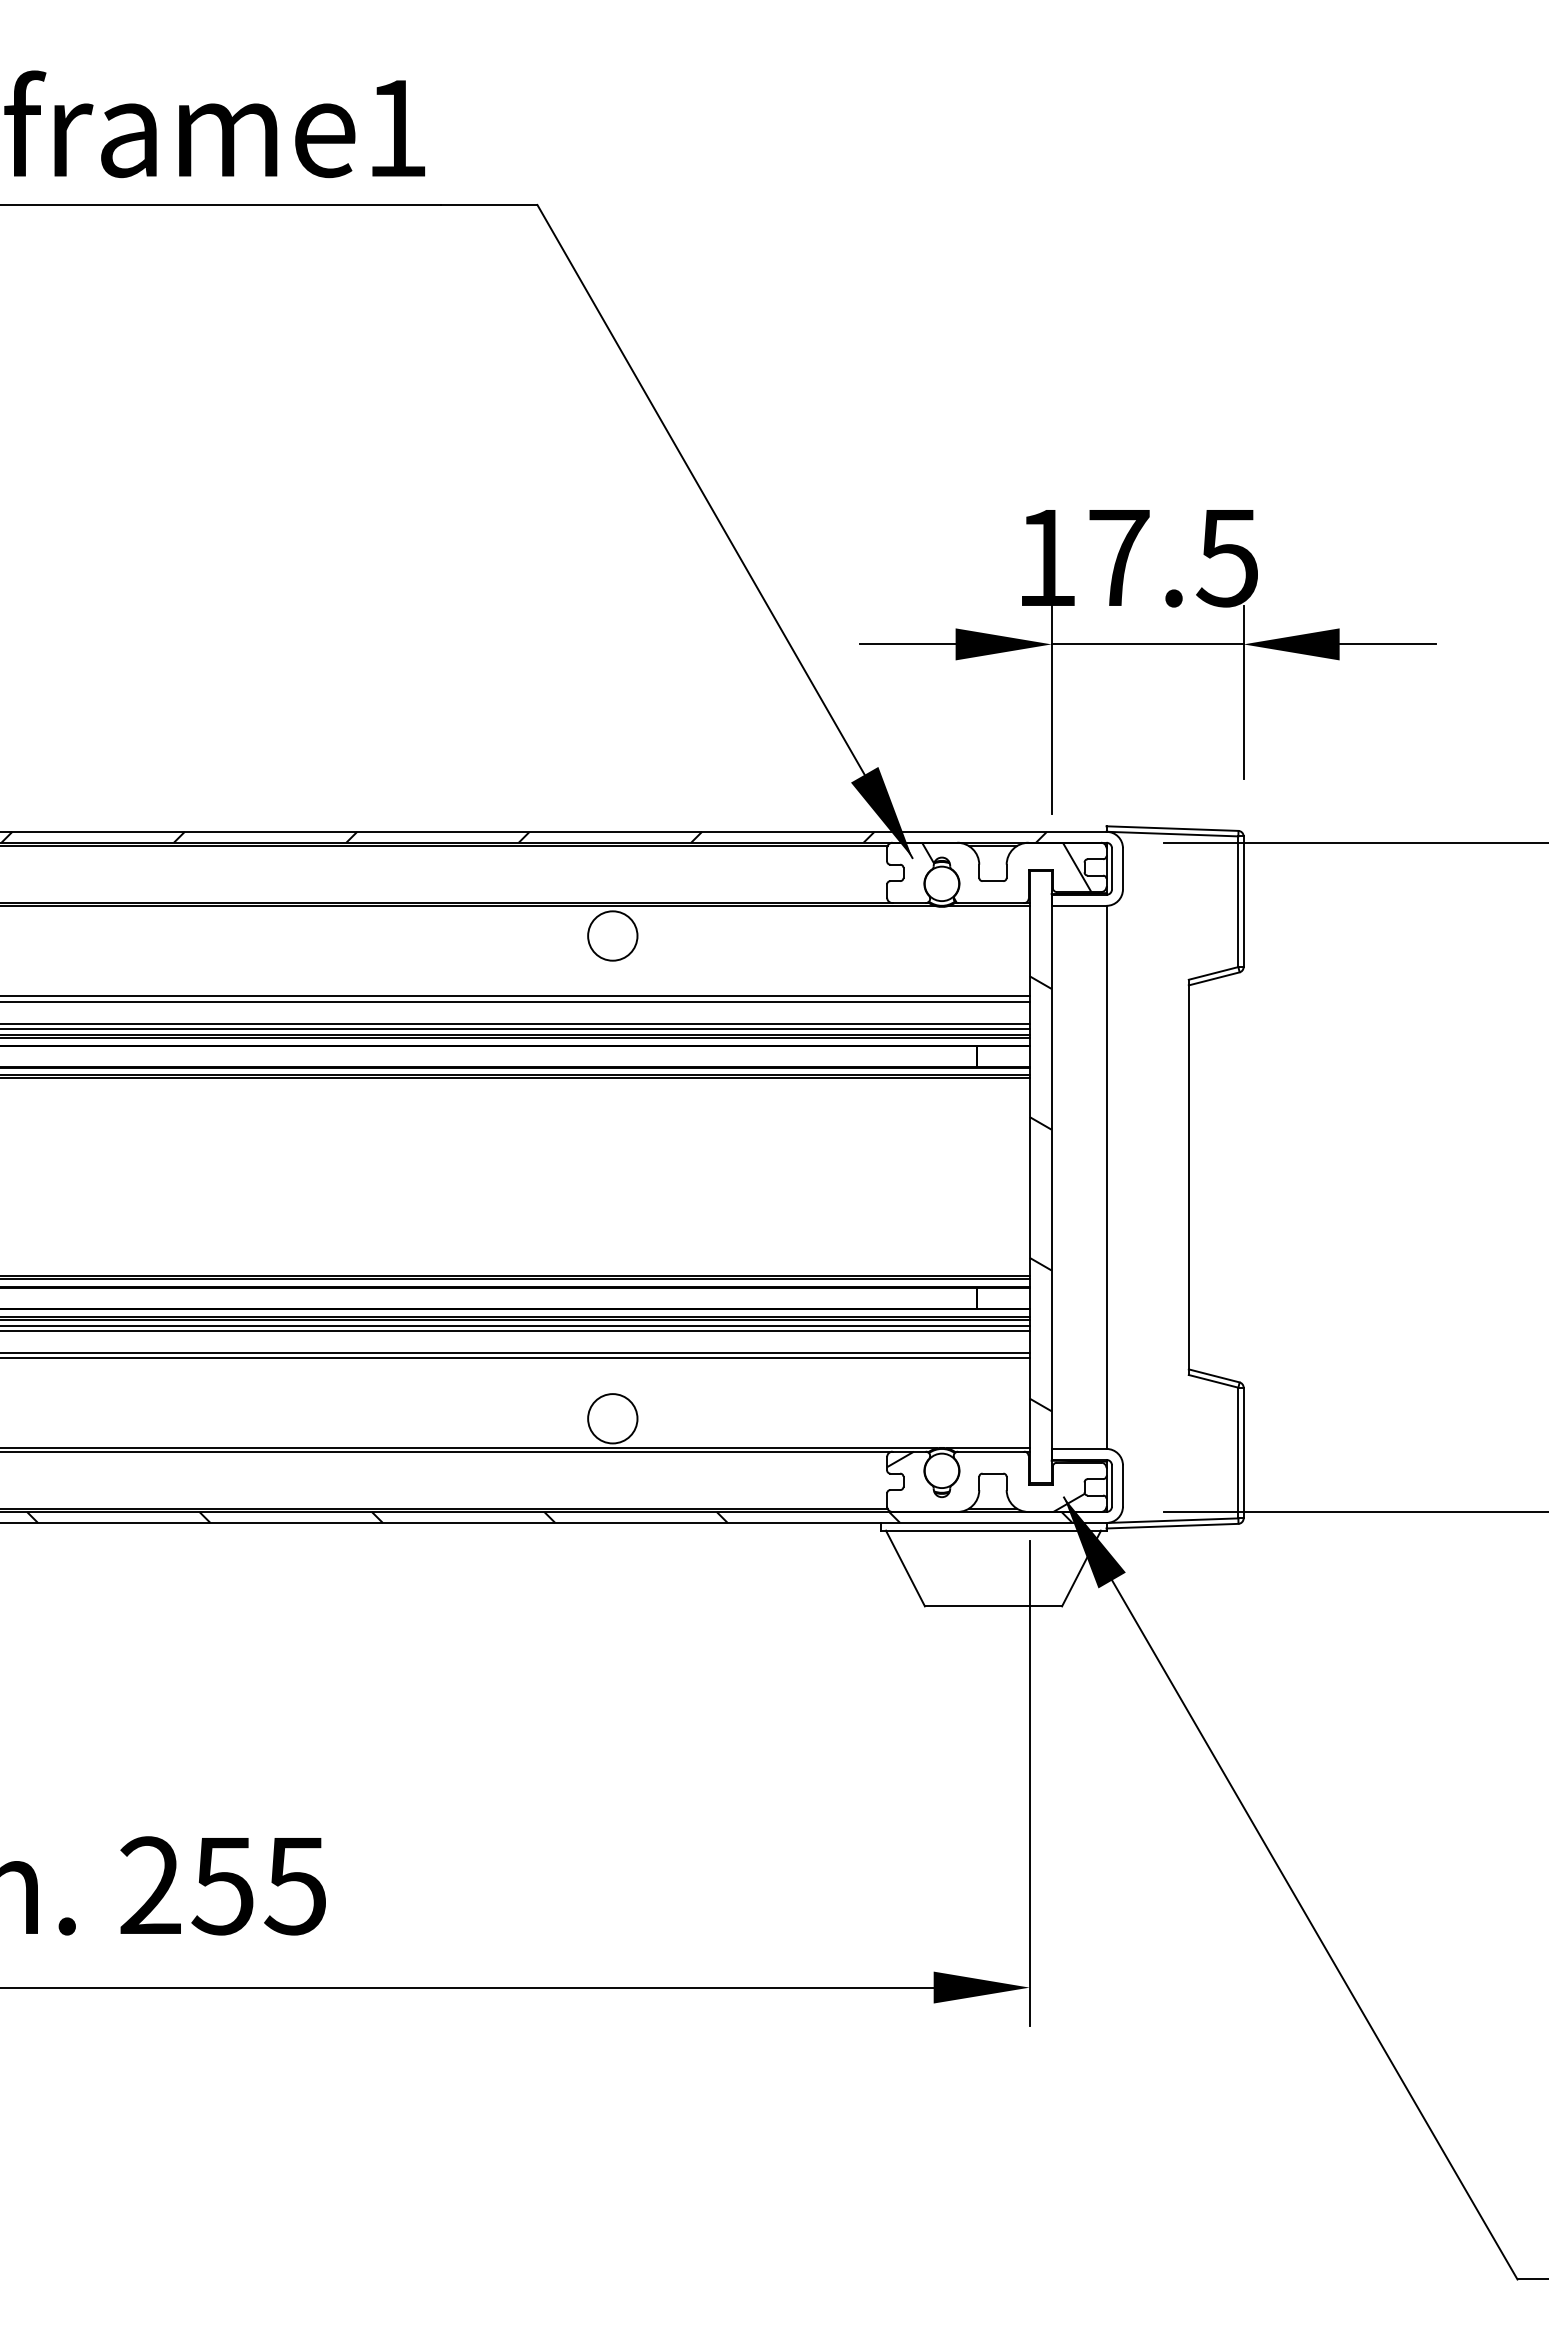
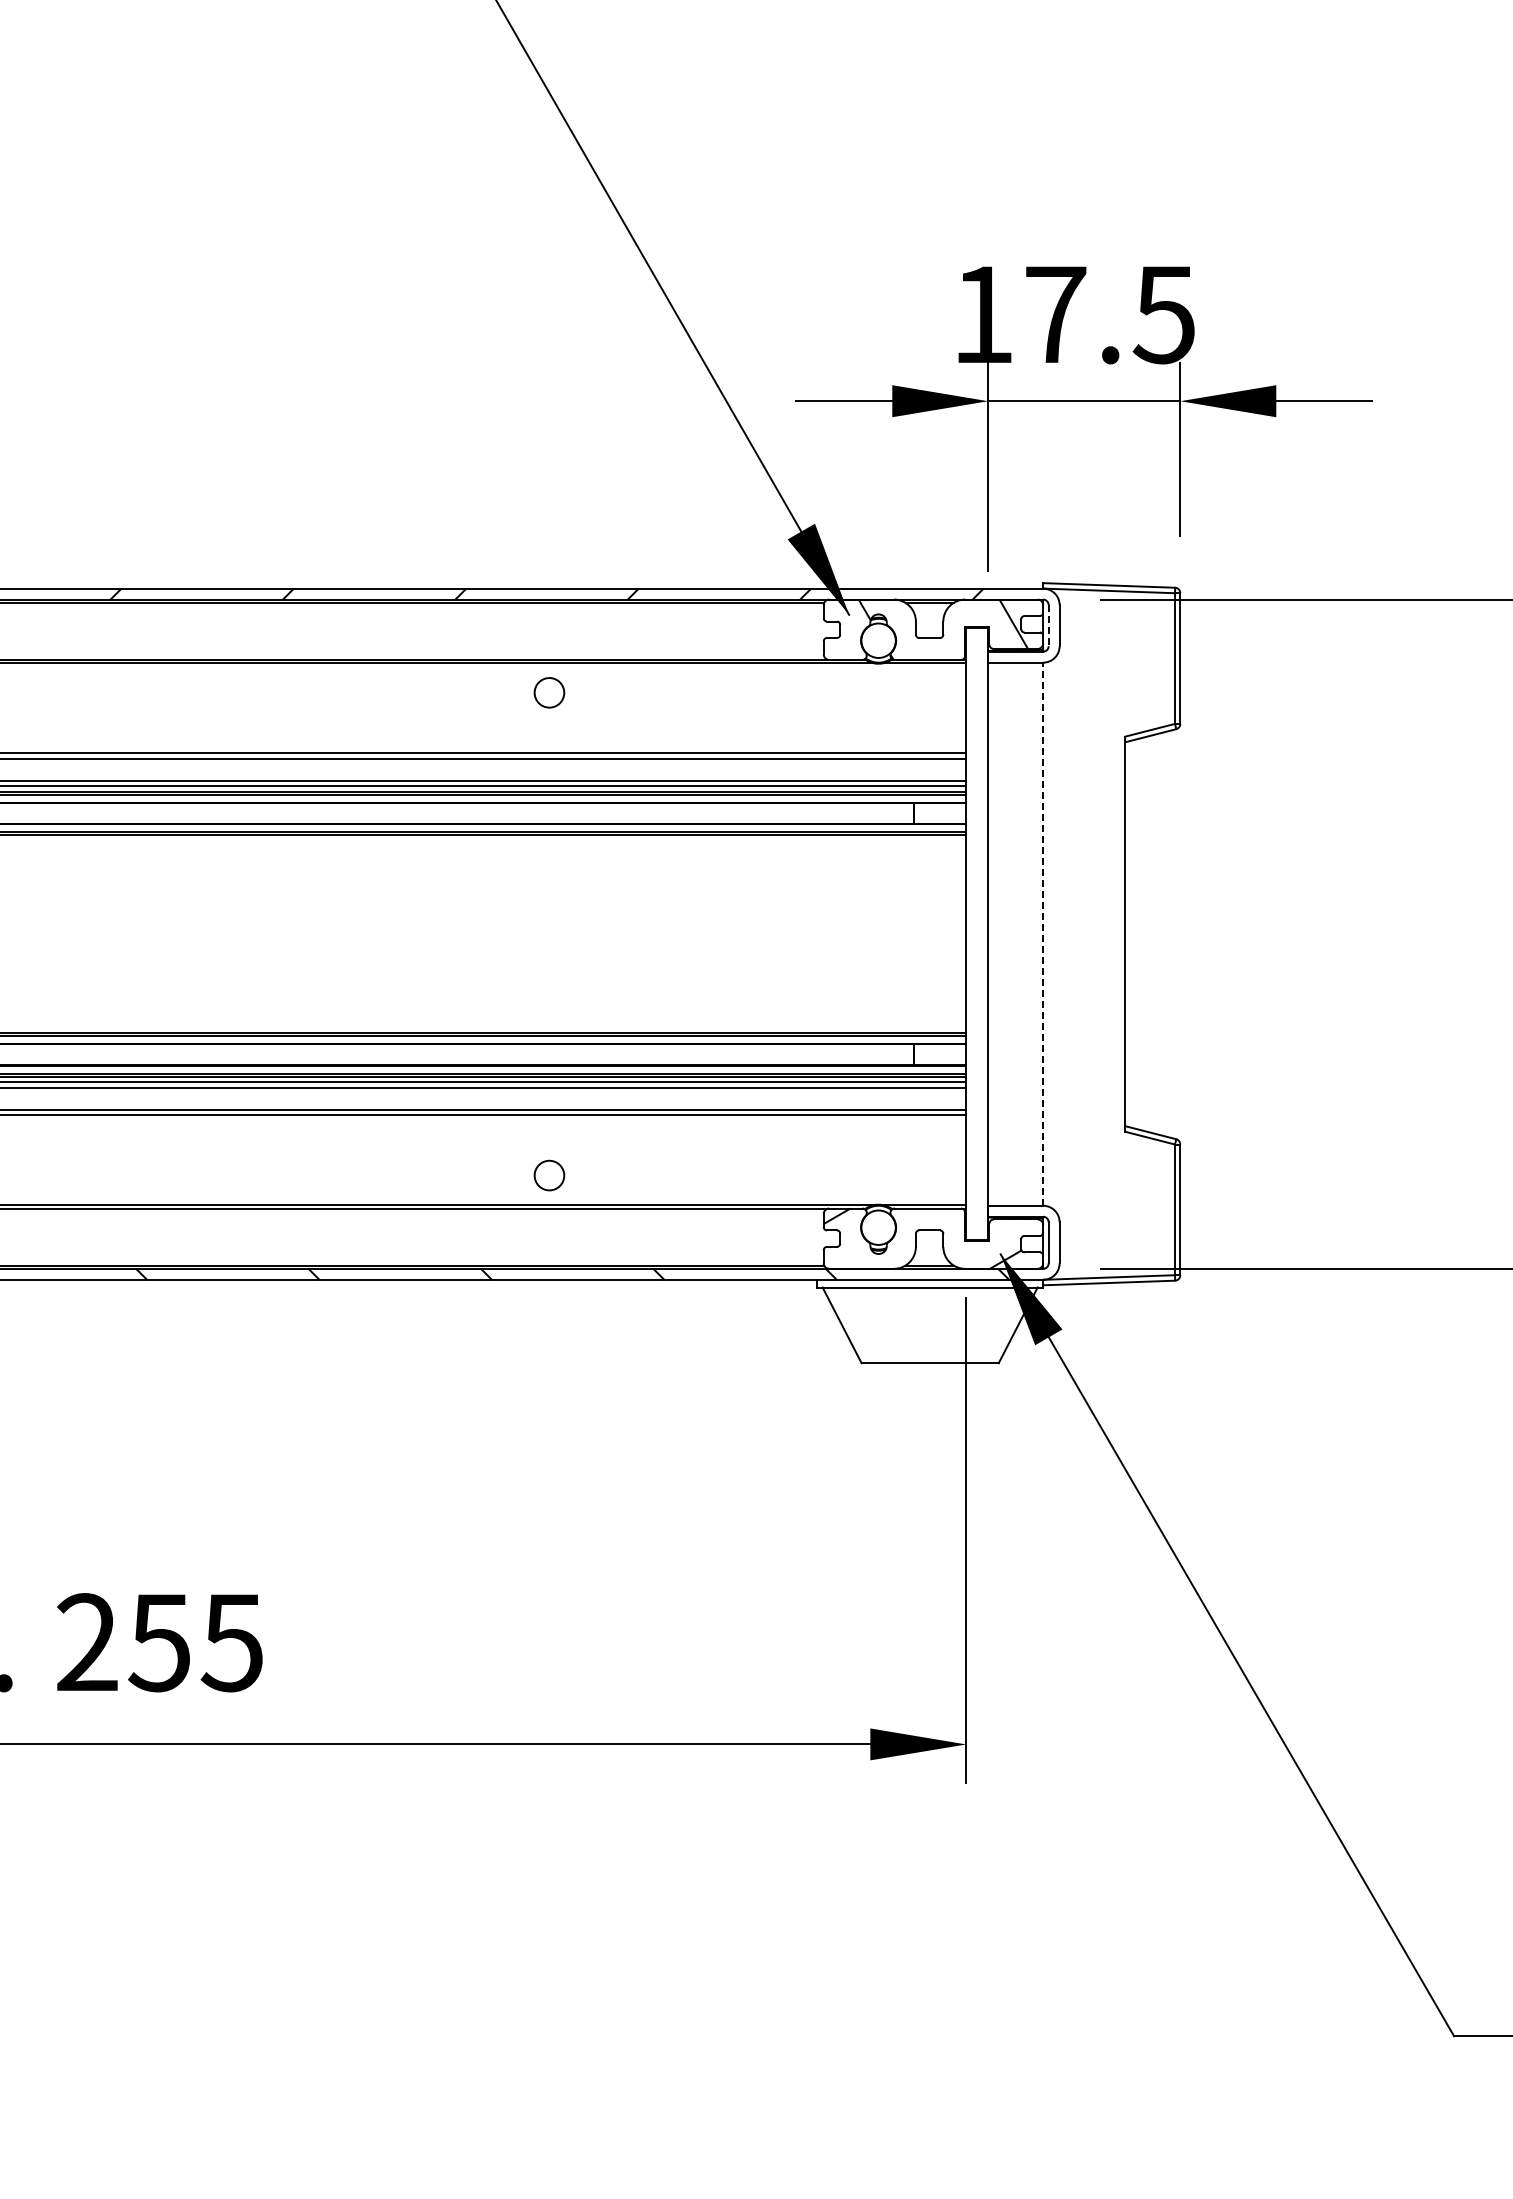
line: (1112, 868) -> (1049, 625), solid -> dashed
circle: (612, 935) -> (549, 692), size x0.6
line: (1106, 1177) -> (1043, 934), solid -> dashed
hatch: (1040, 1193) -> (977, 950), removed
circle: (612, 1418) -> (549, 1175), size x0.6

